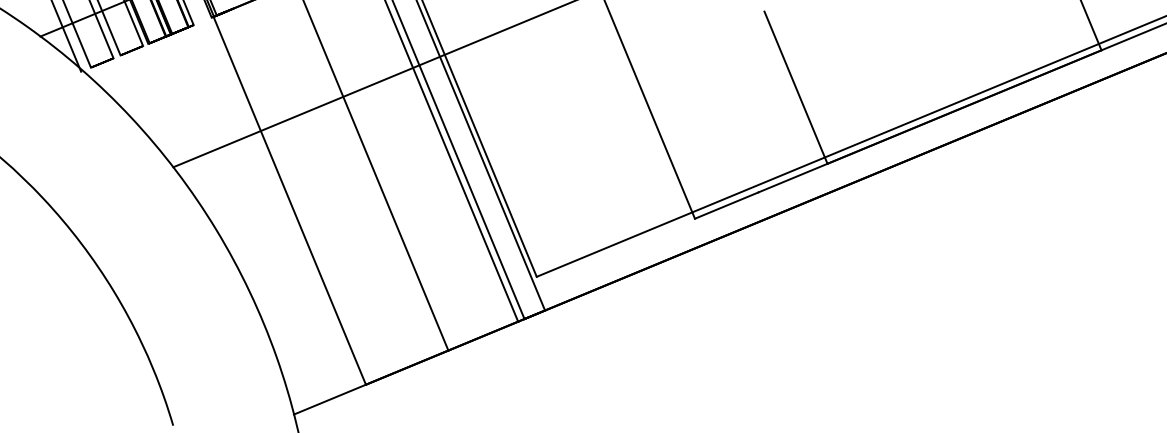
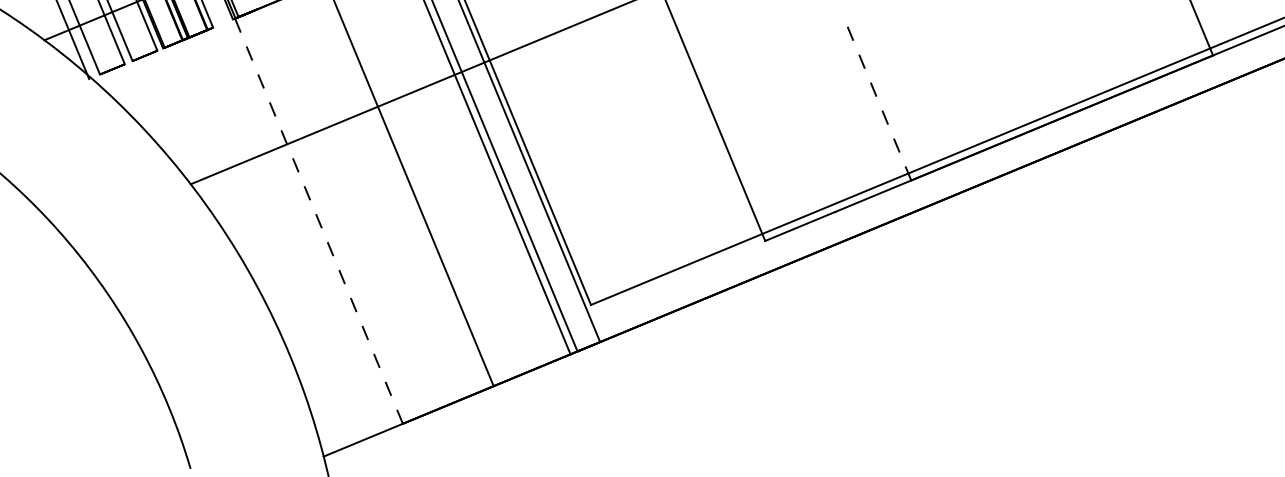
line: (795, 87) -> (876, 96), solid -> dashed
line: (290, 201) -> (319, 221), solid -> dashed

